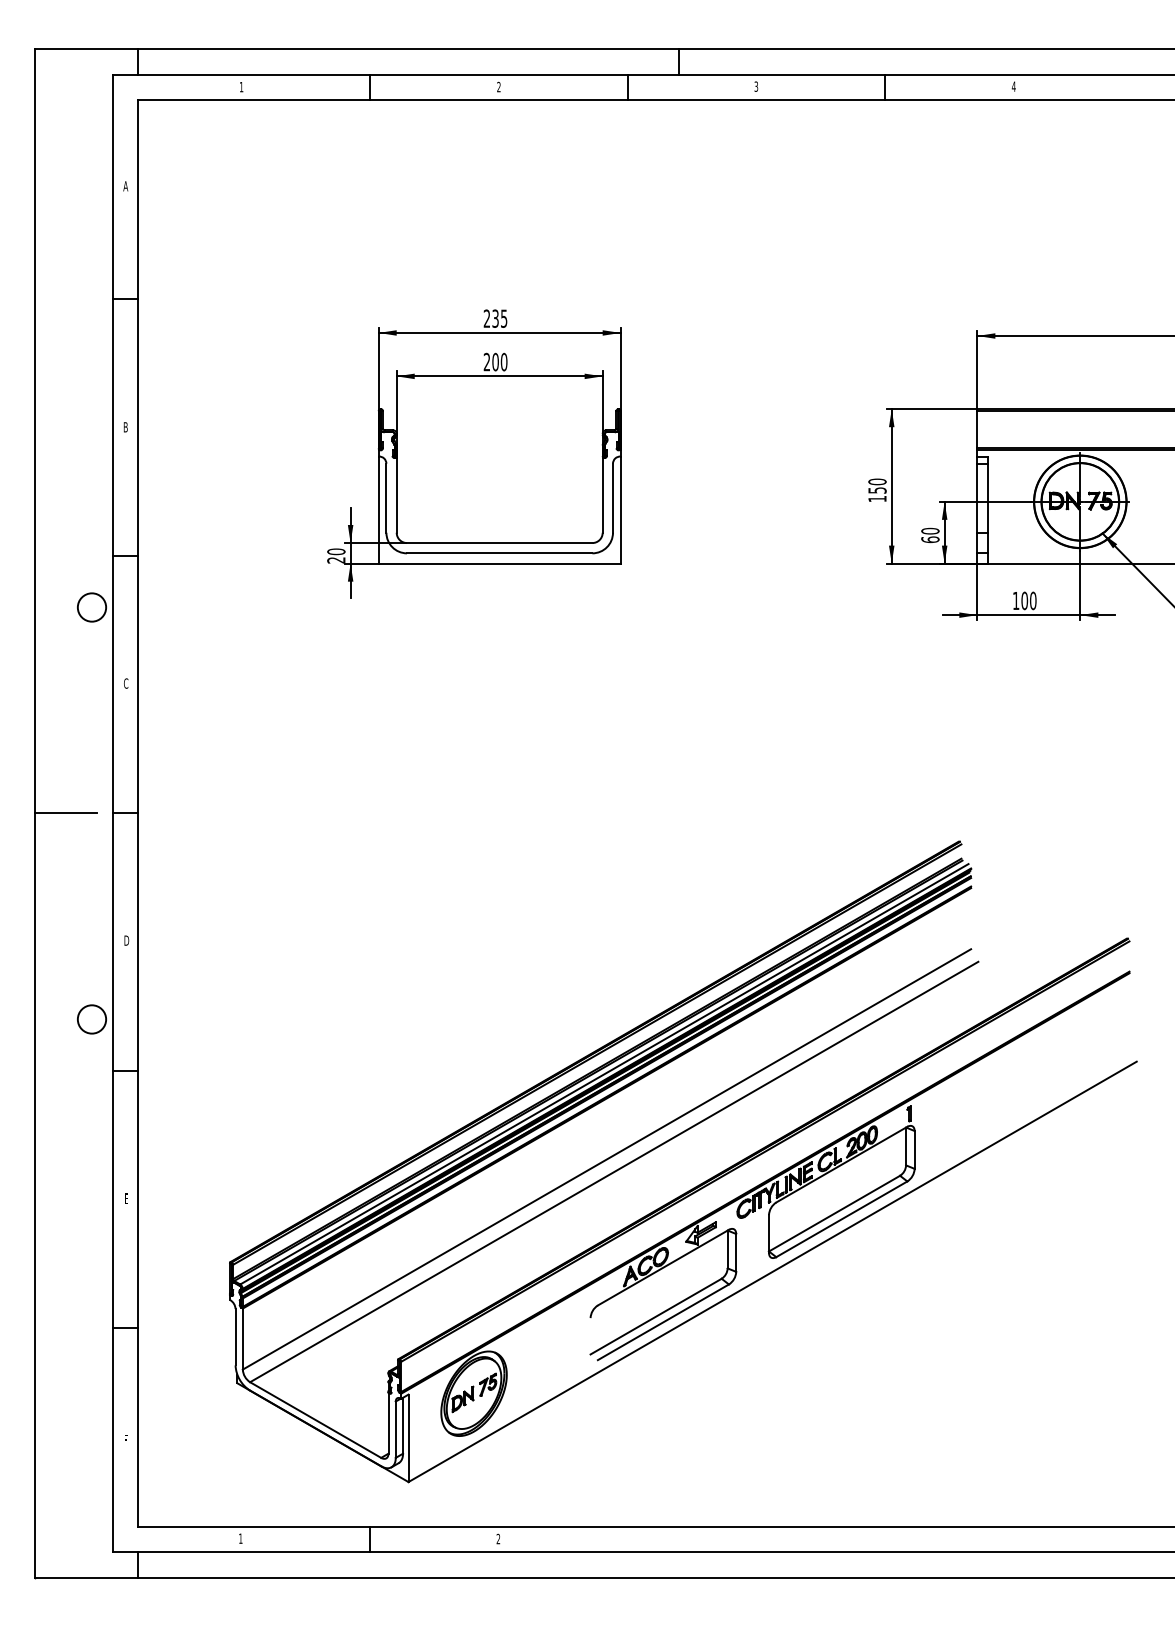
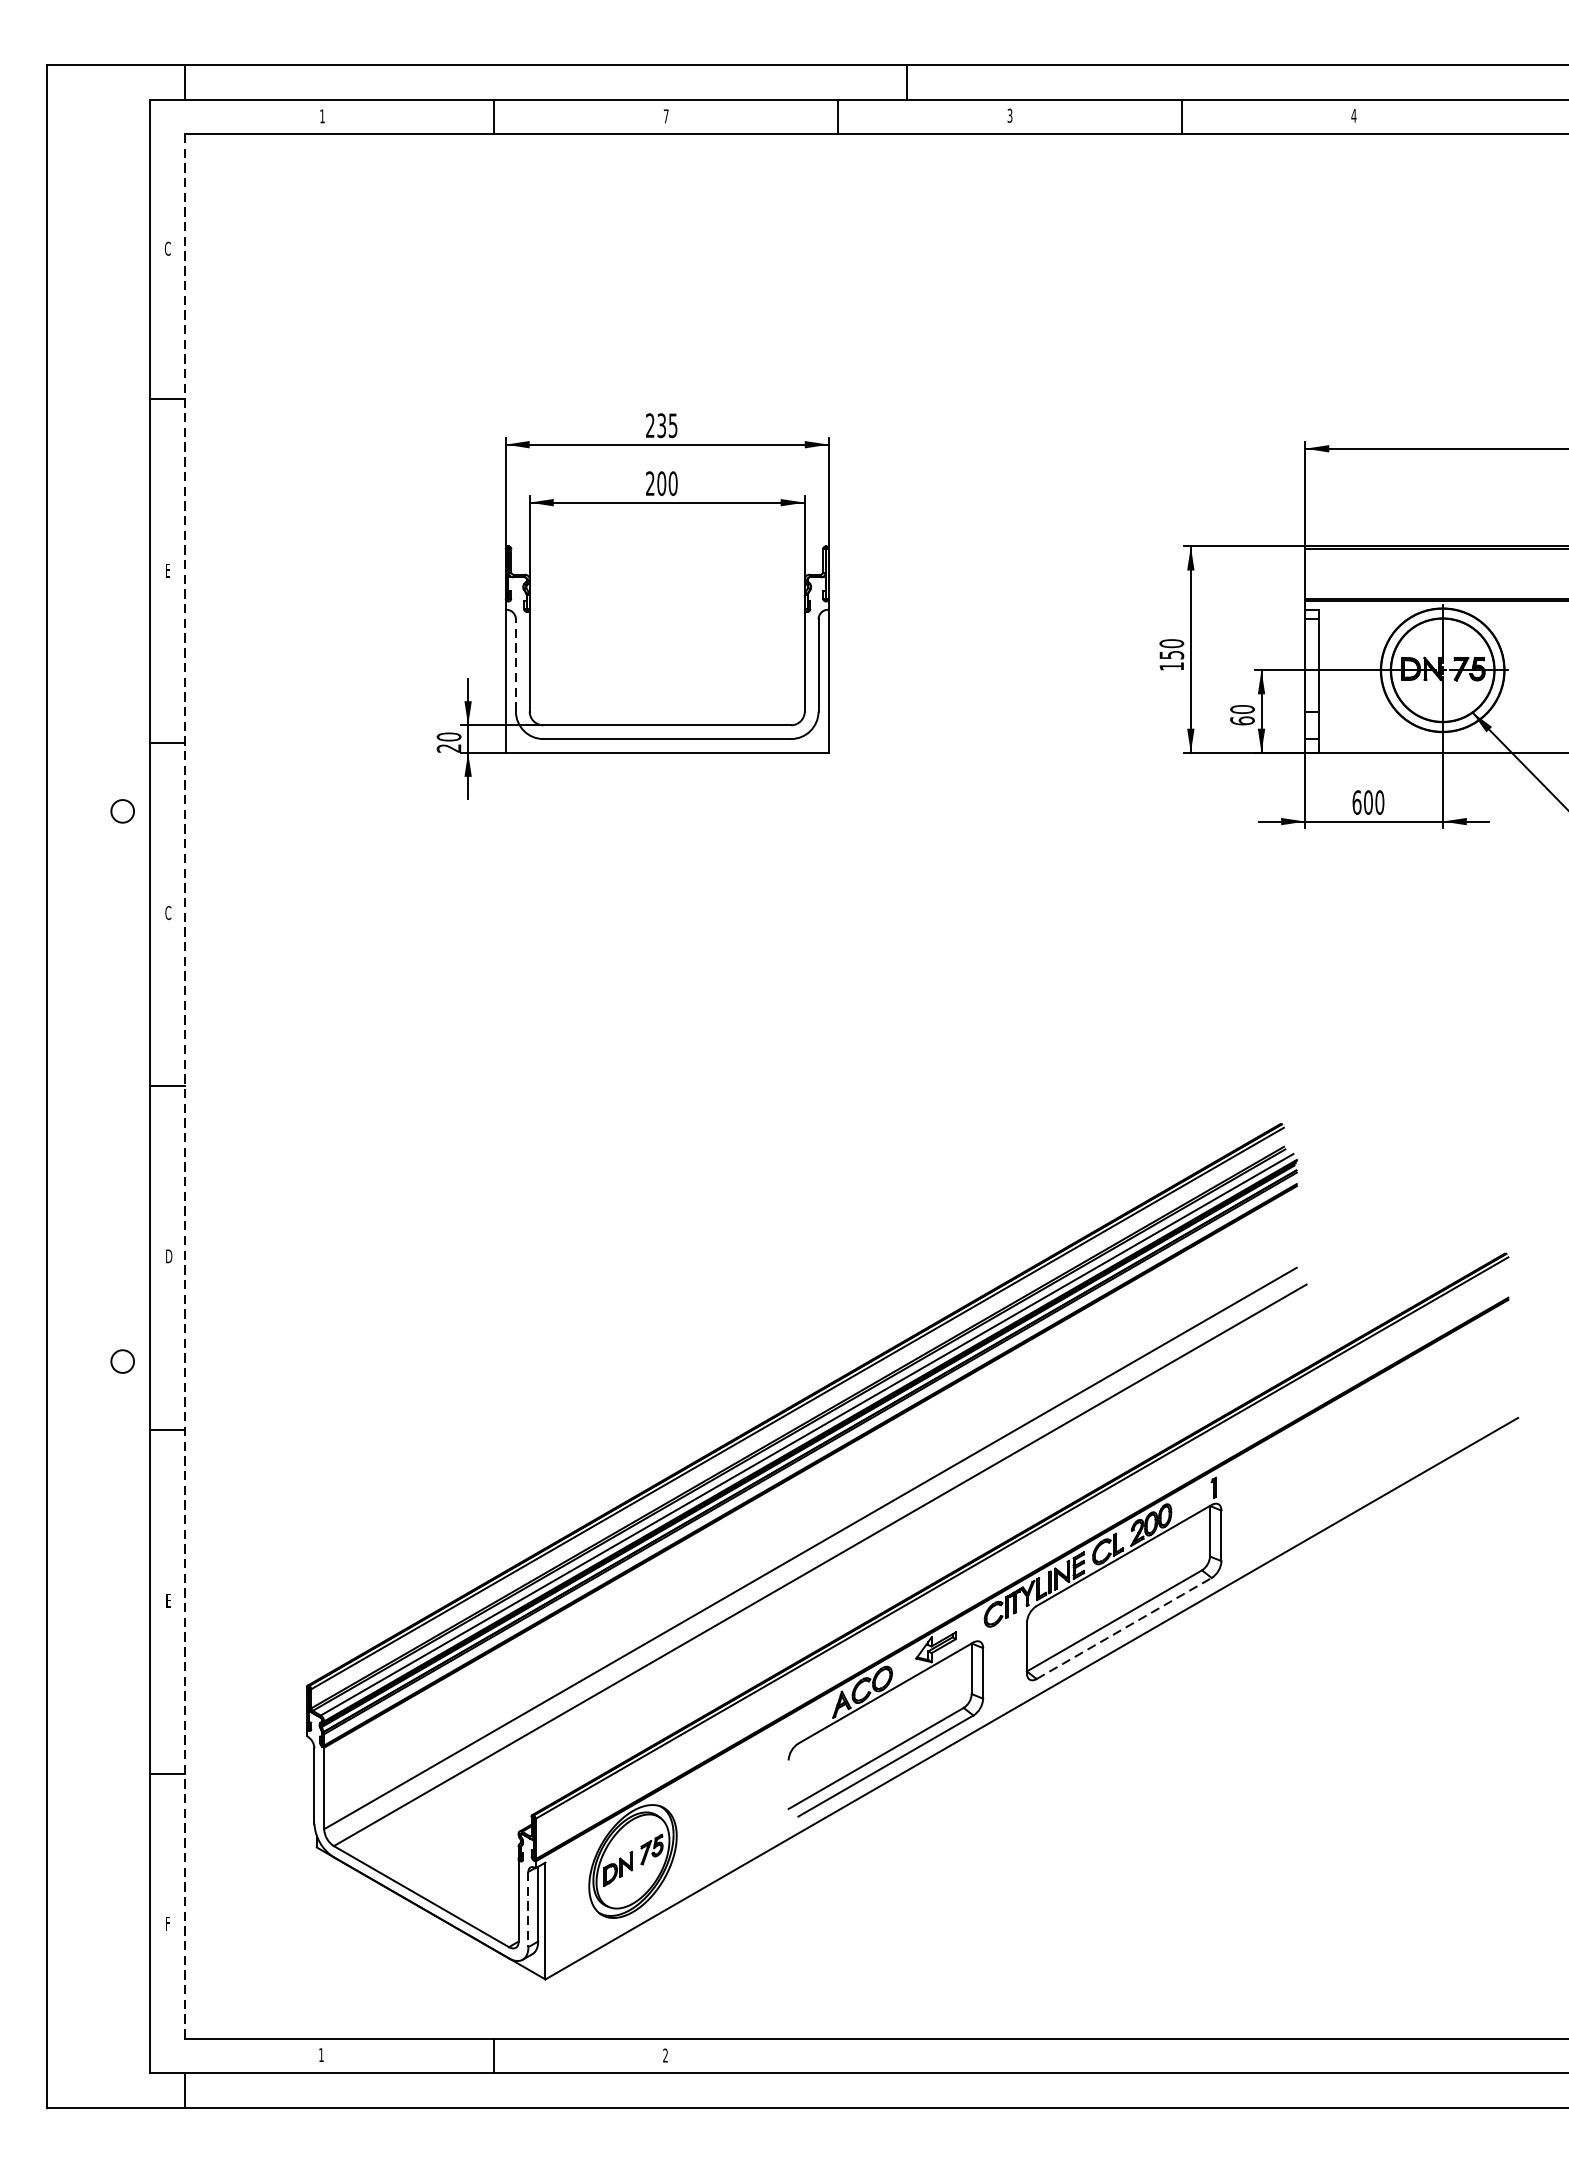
text: (498, 86) -> (665, 115), 2 -> 7
text: (125, 186) -> (167, 249), A -> C
text: (125, 427) -> (167, 570), B -> E
line: (386, 498) -> (516, 665), solid -> dashed
text: (1015, 600) -> (1356, 802), 100 -> 600
circle: (91, 607) -> (122, 811), size x0.6
line: (66, 813) -> (88, 1086), removed
line: (138, 813) -> (184, 1086), solid -> dashed
circle: (91, 1019) -> (122, 1361), size x0.6
line: (841, 1219) -> (1123, 1628), solid -> dashed
line: (395, 1430) -> (528, 1910), solid -> dashed

